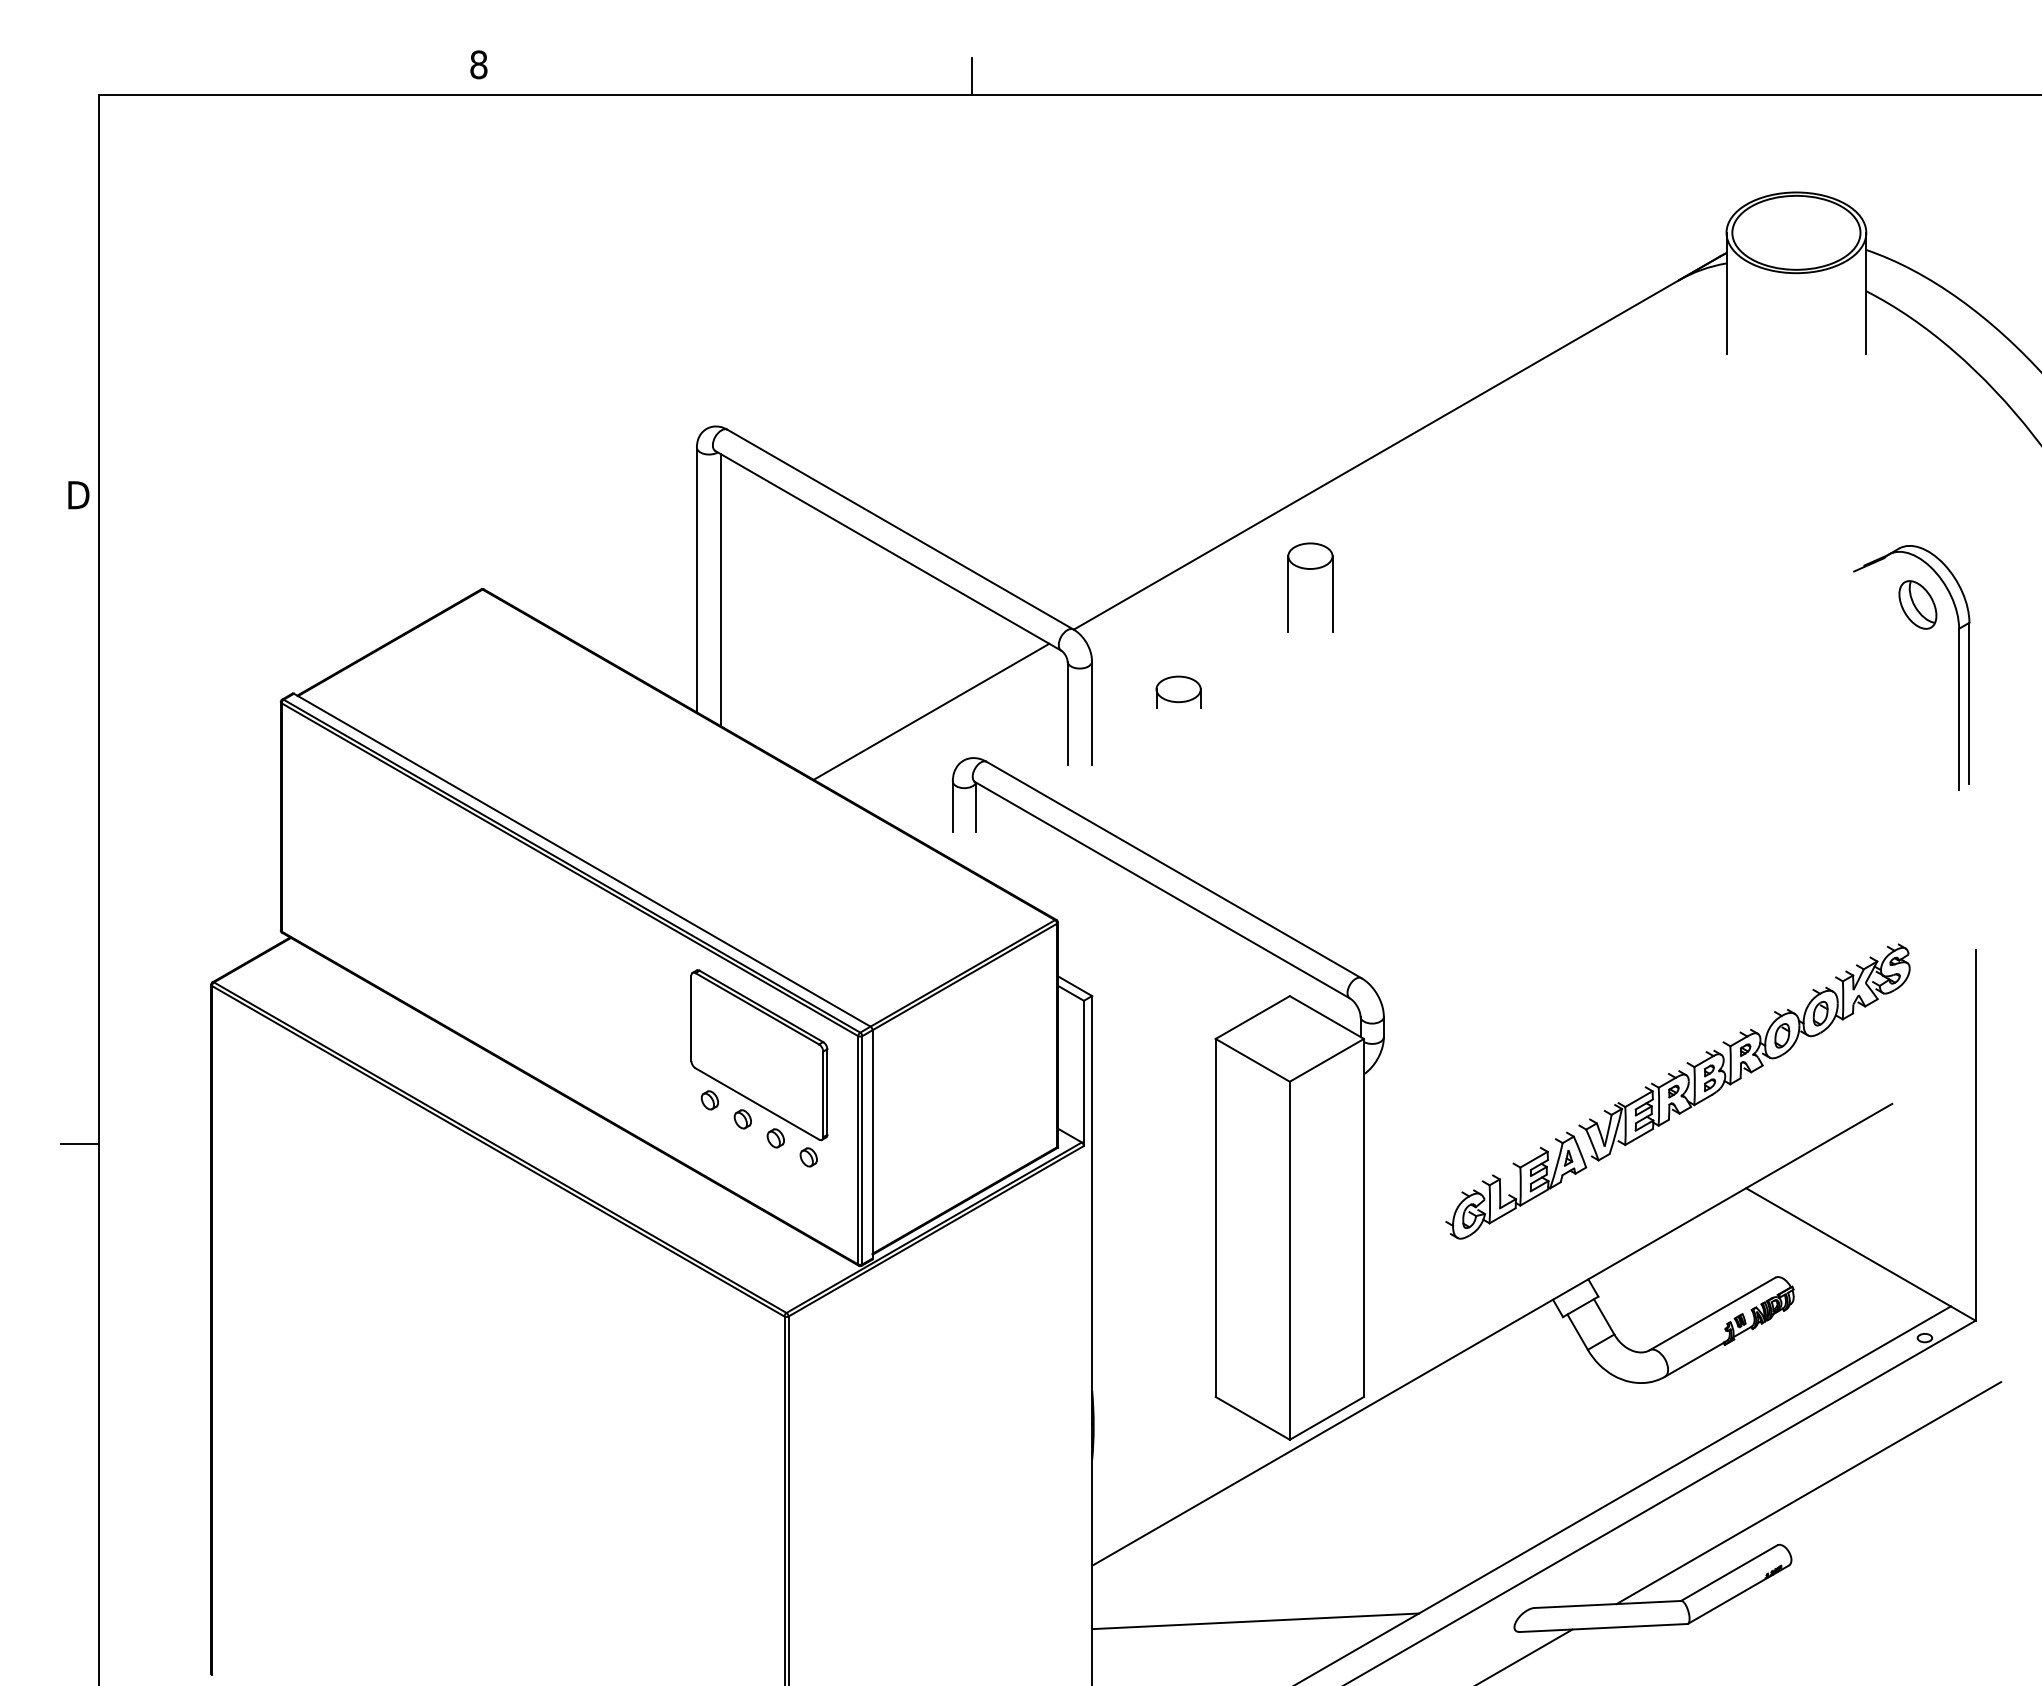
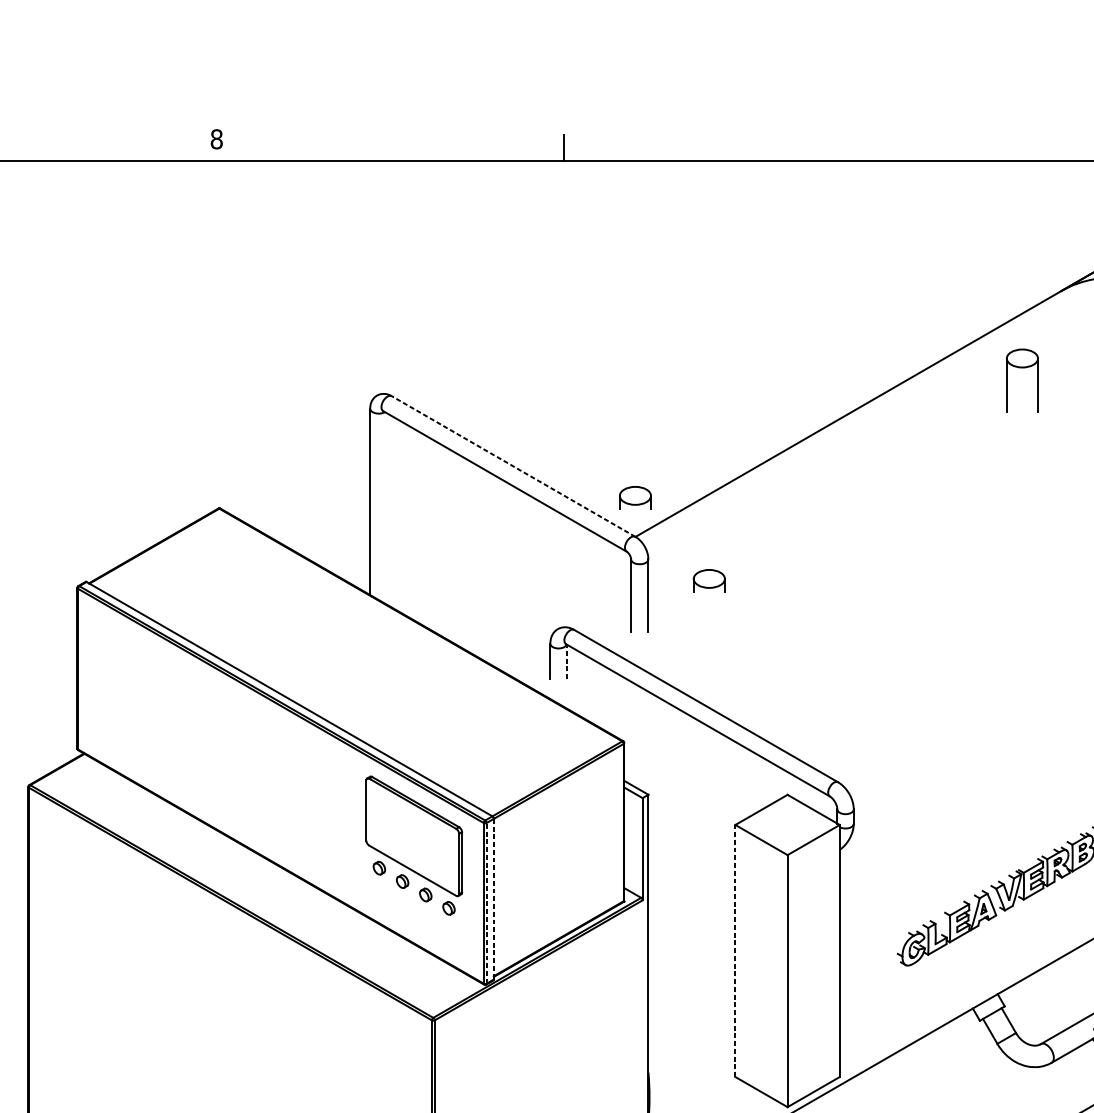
line: (900, 529) -> (513, 466), solid -> dashed
part: (1310, 569) -> (1022, 367), moved
part: (1073, 573) -> (635, 497), added
line: (721, 590) -> (387, 509), removed
line: (931, 711) -> (535, 594), removed
line: (976, 806) -> (567, 661), solid -> dashed
line: (872, 1144) -> (493, 899), solid -> dashed
line: (862, 1149) -> (486, 902), solid -> dashed
line: (1215, 1217) -> (735, 950), solid -> dashed

